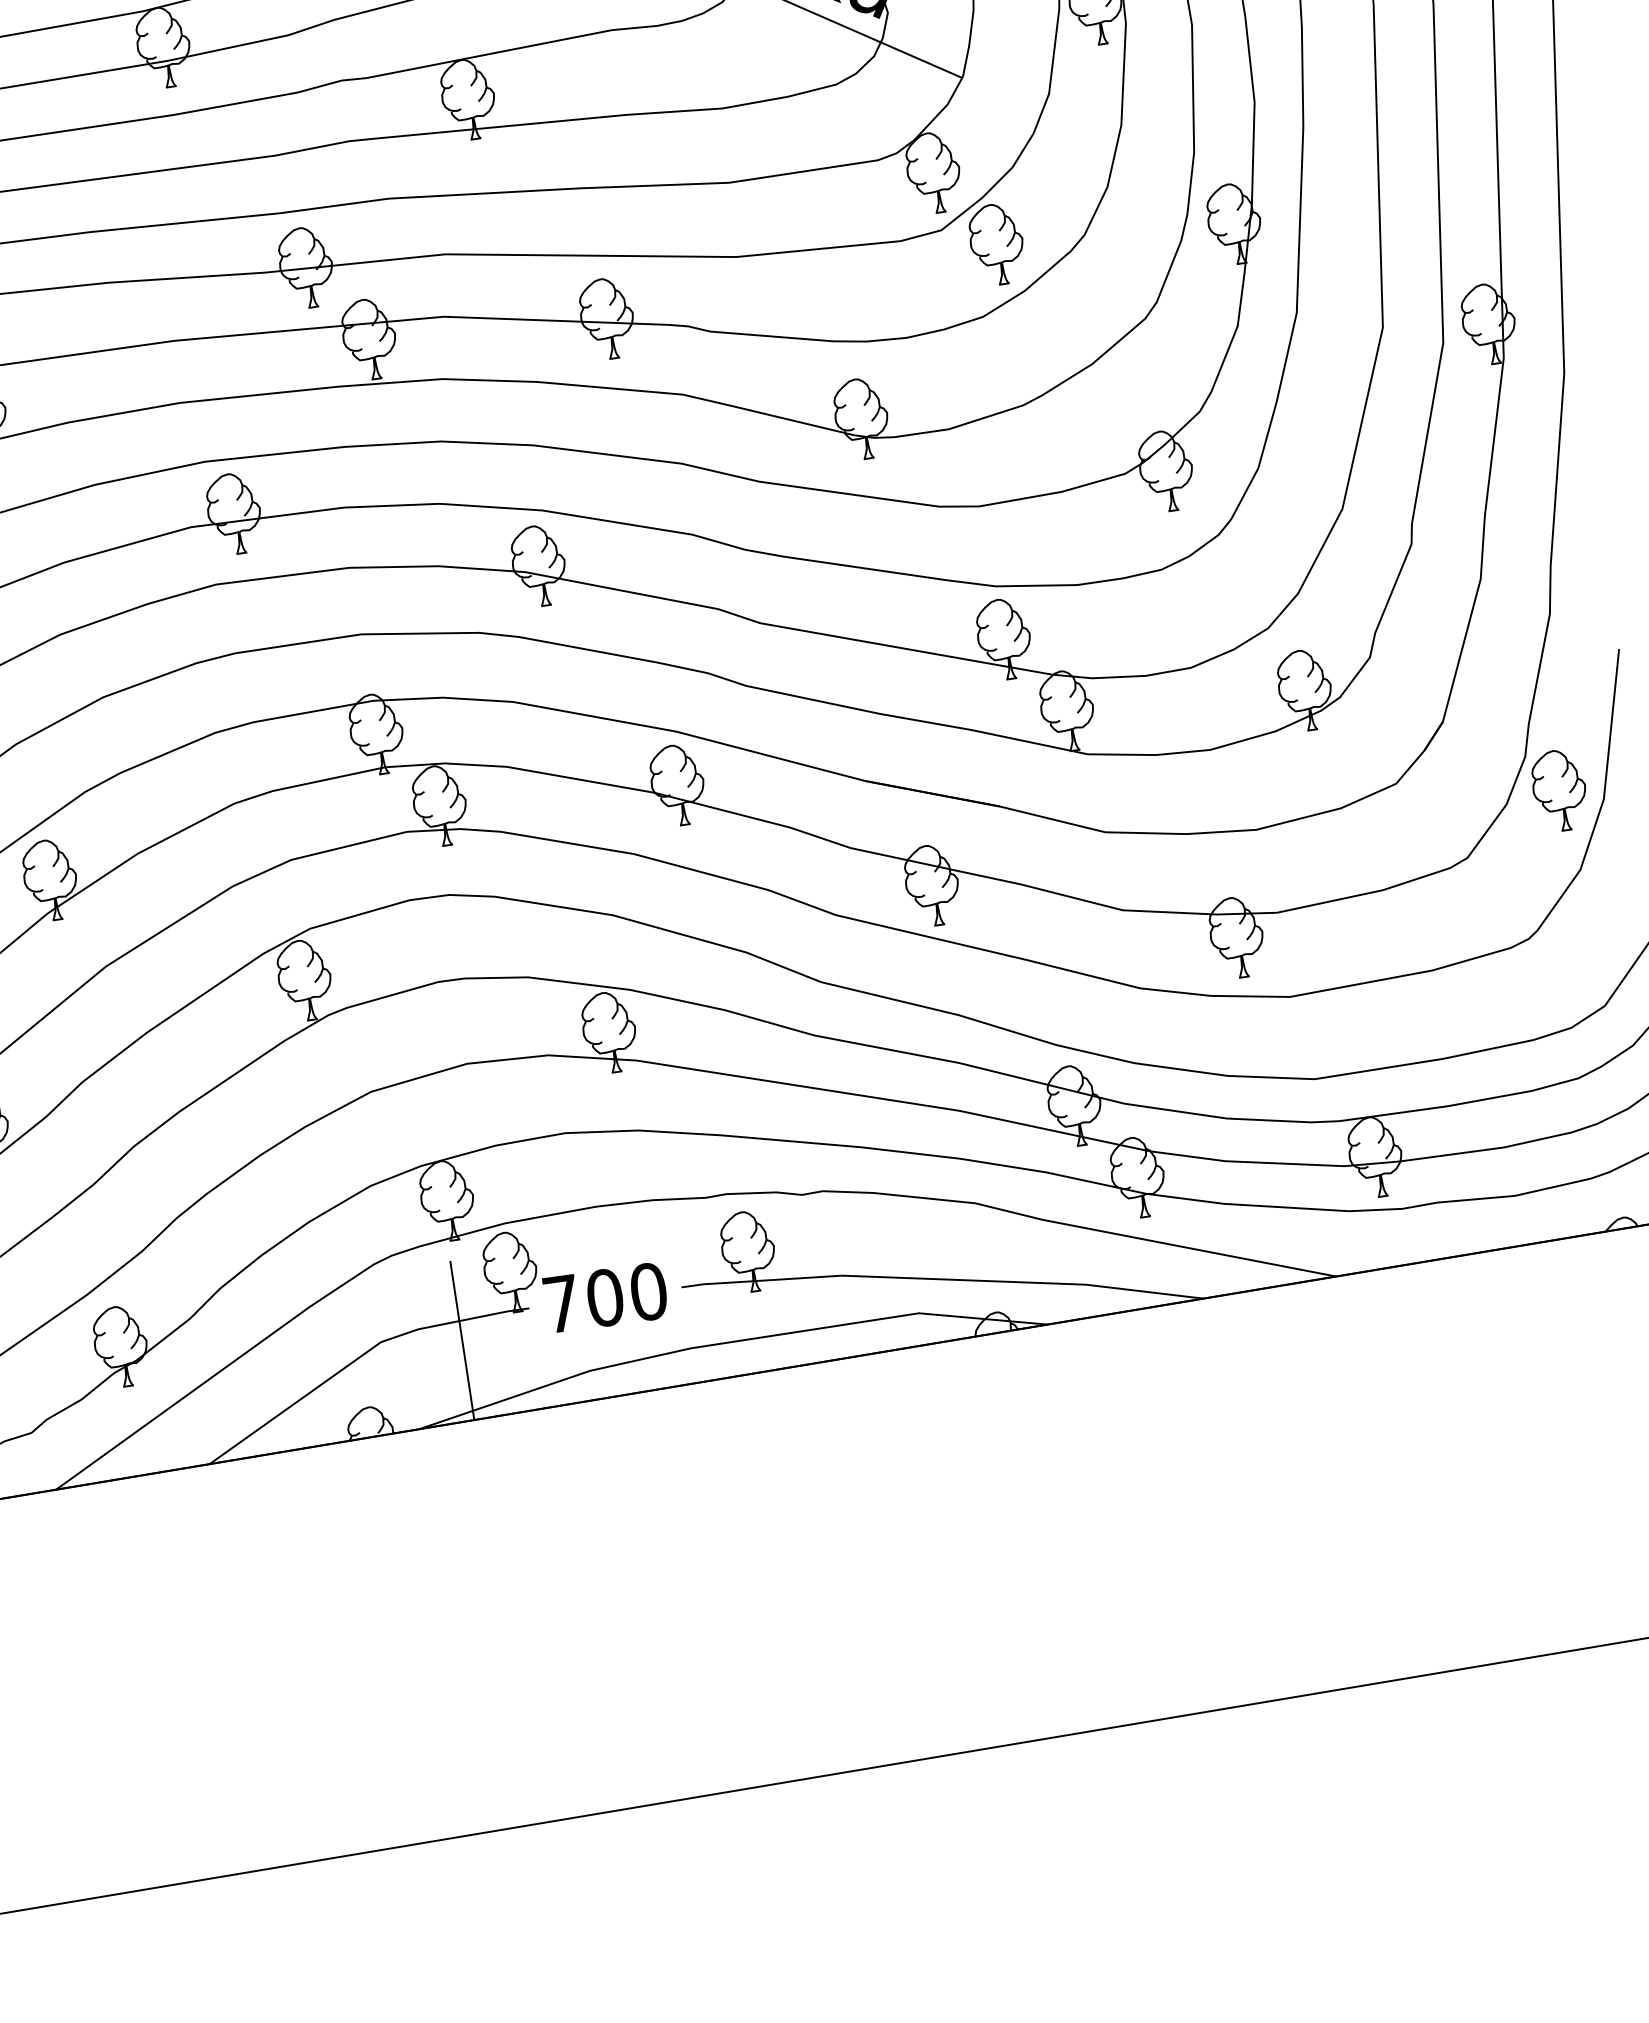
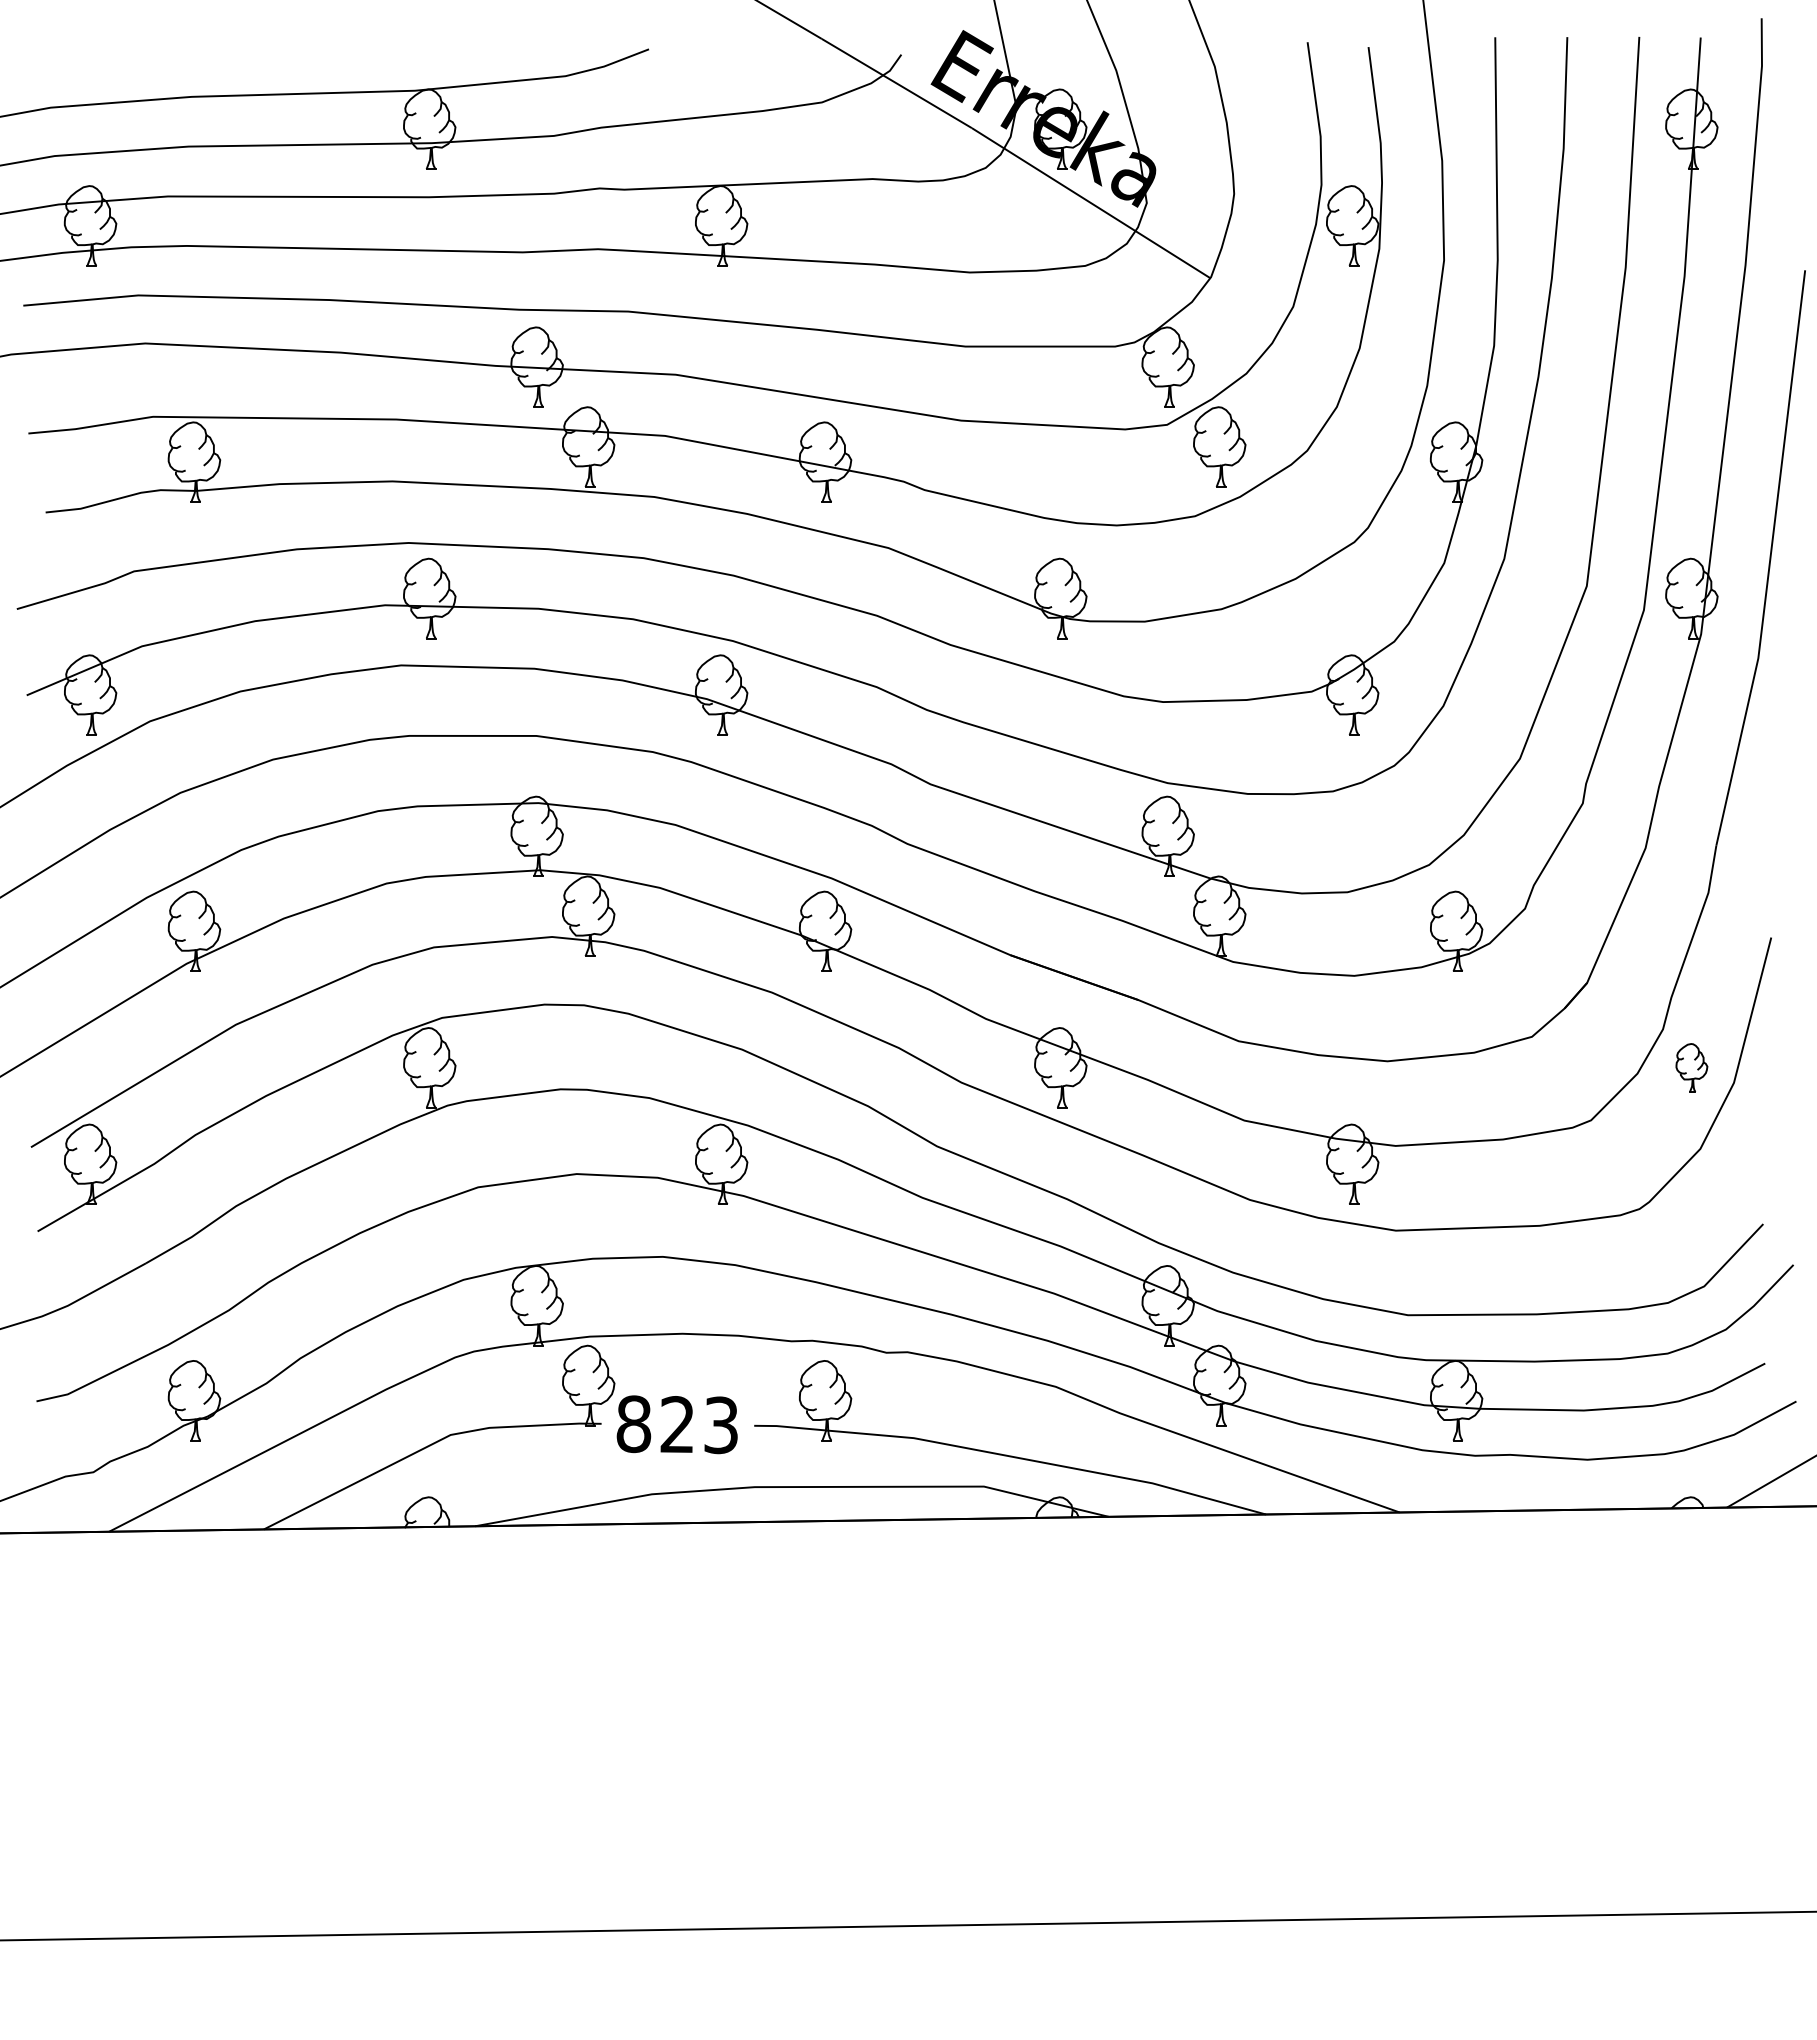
part: (1559, 790) -> (1691, 1067), size x0.6
text: (604, 1297) -> (677, 1424), 700 -> 823
line: (461, 1340) -> (530, 1445), removed

